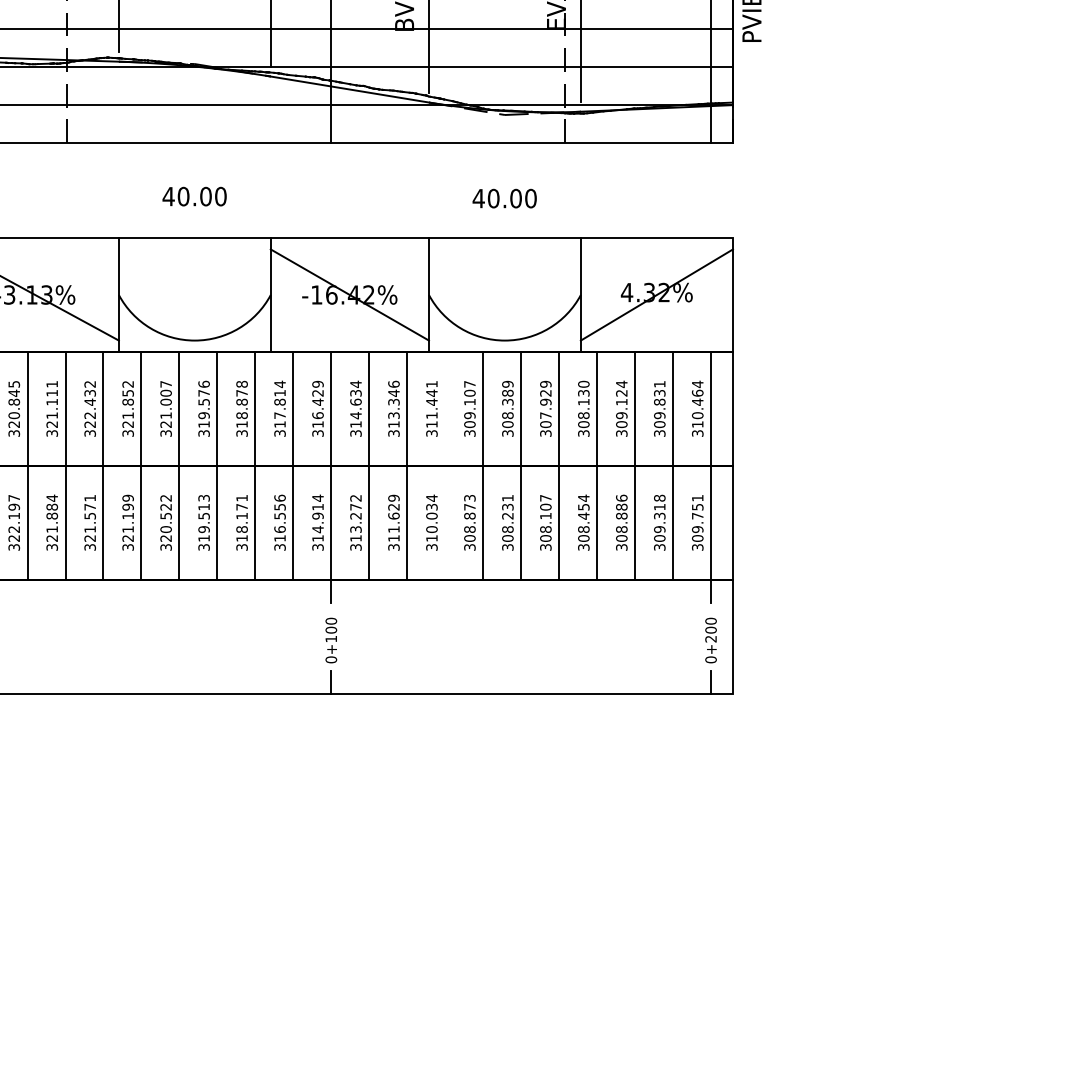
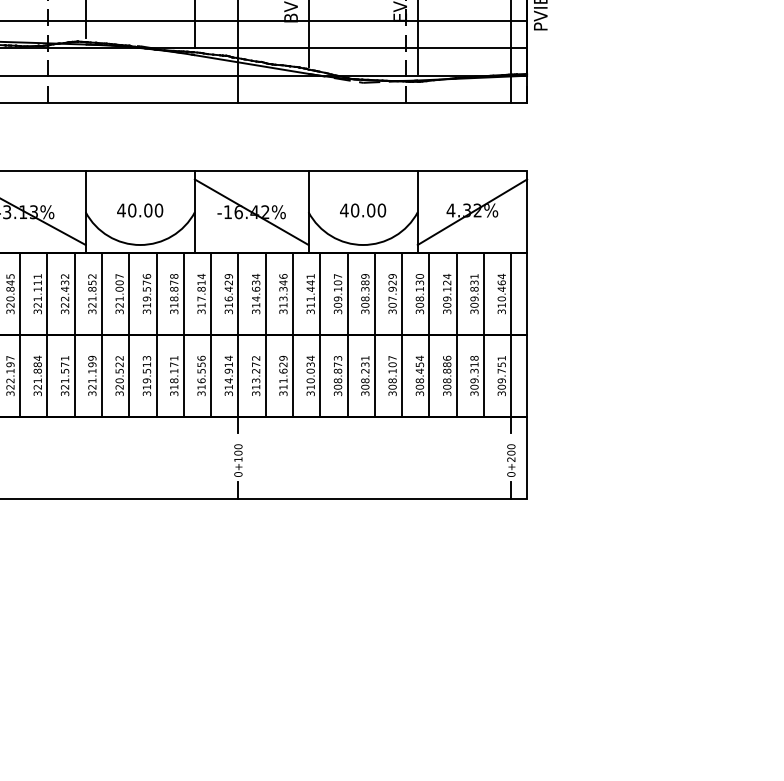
text: (194, 196) -> (140, 210), moved
text: (504, 198) -> (362, 210), moved
line: (445, 465) -> (320, 334), added

